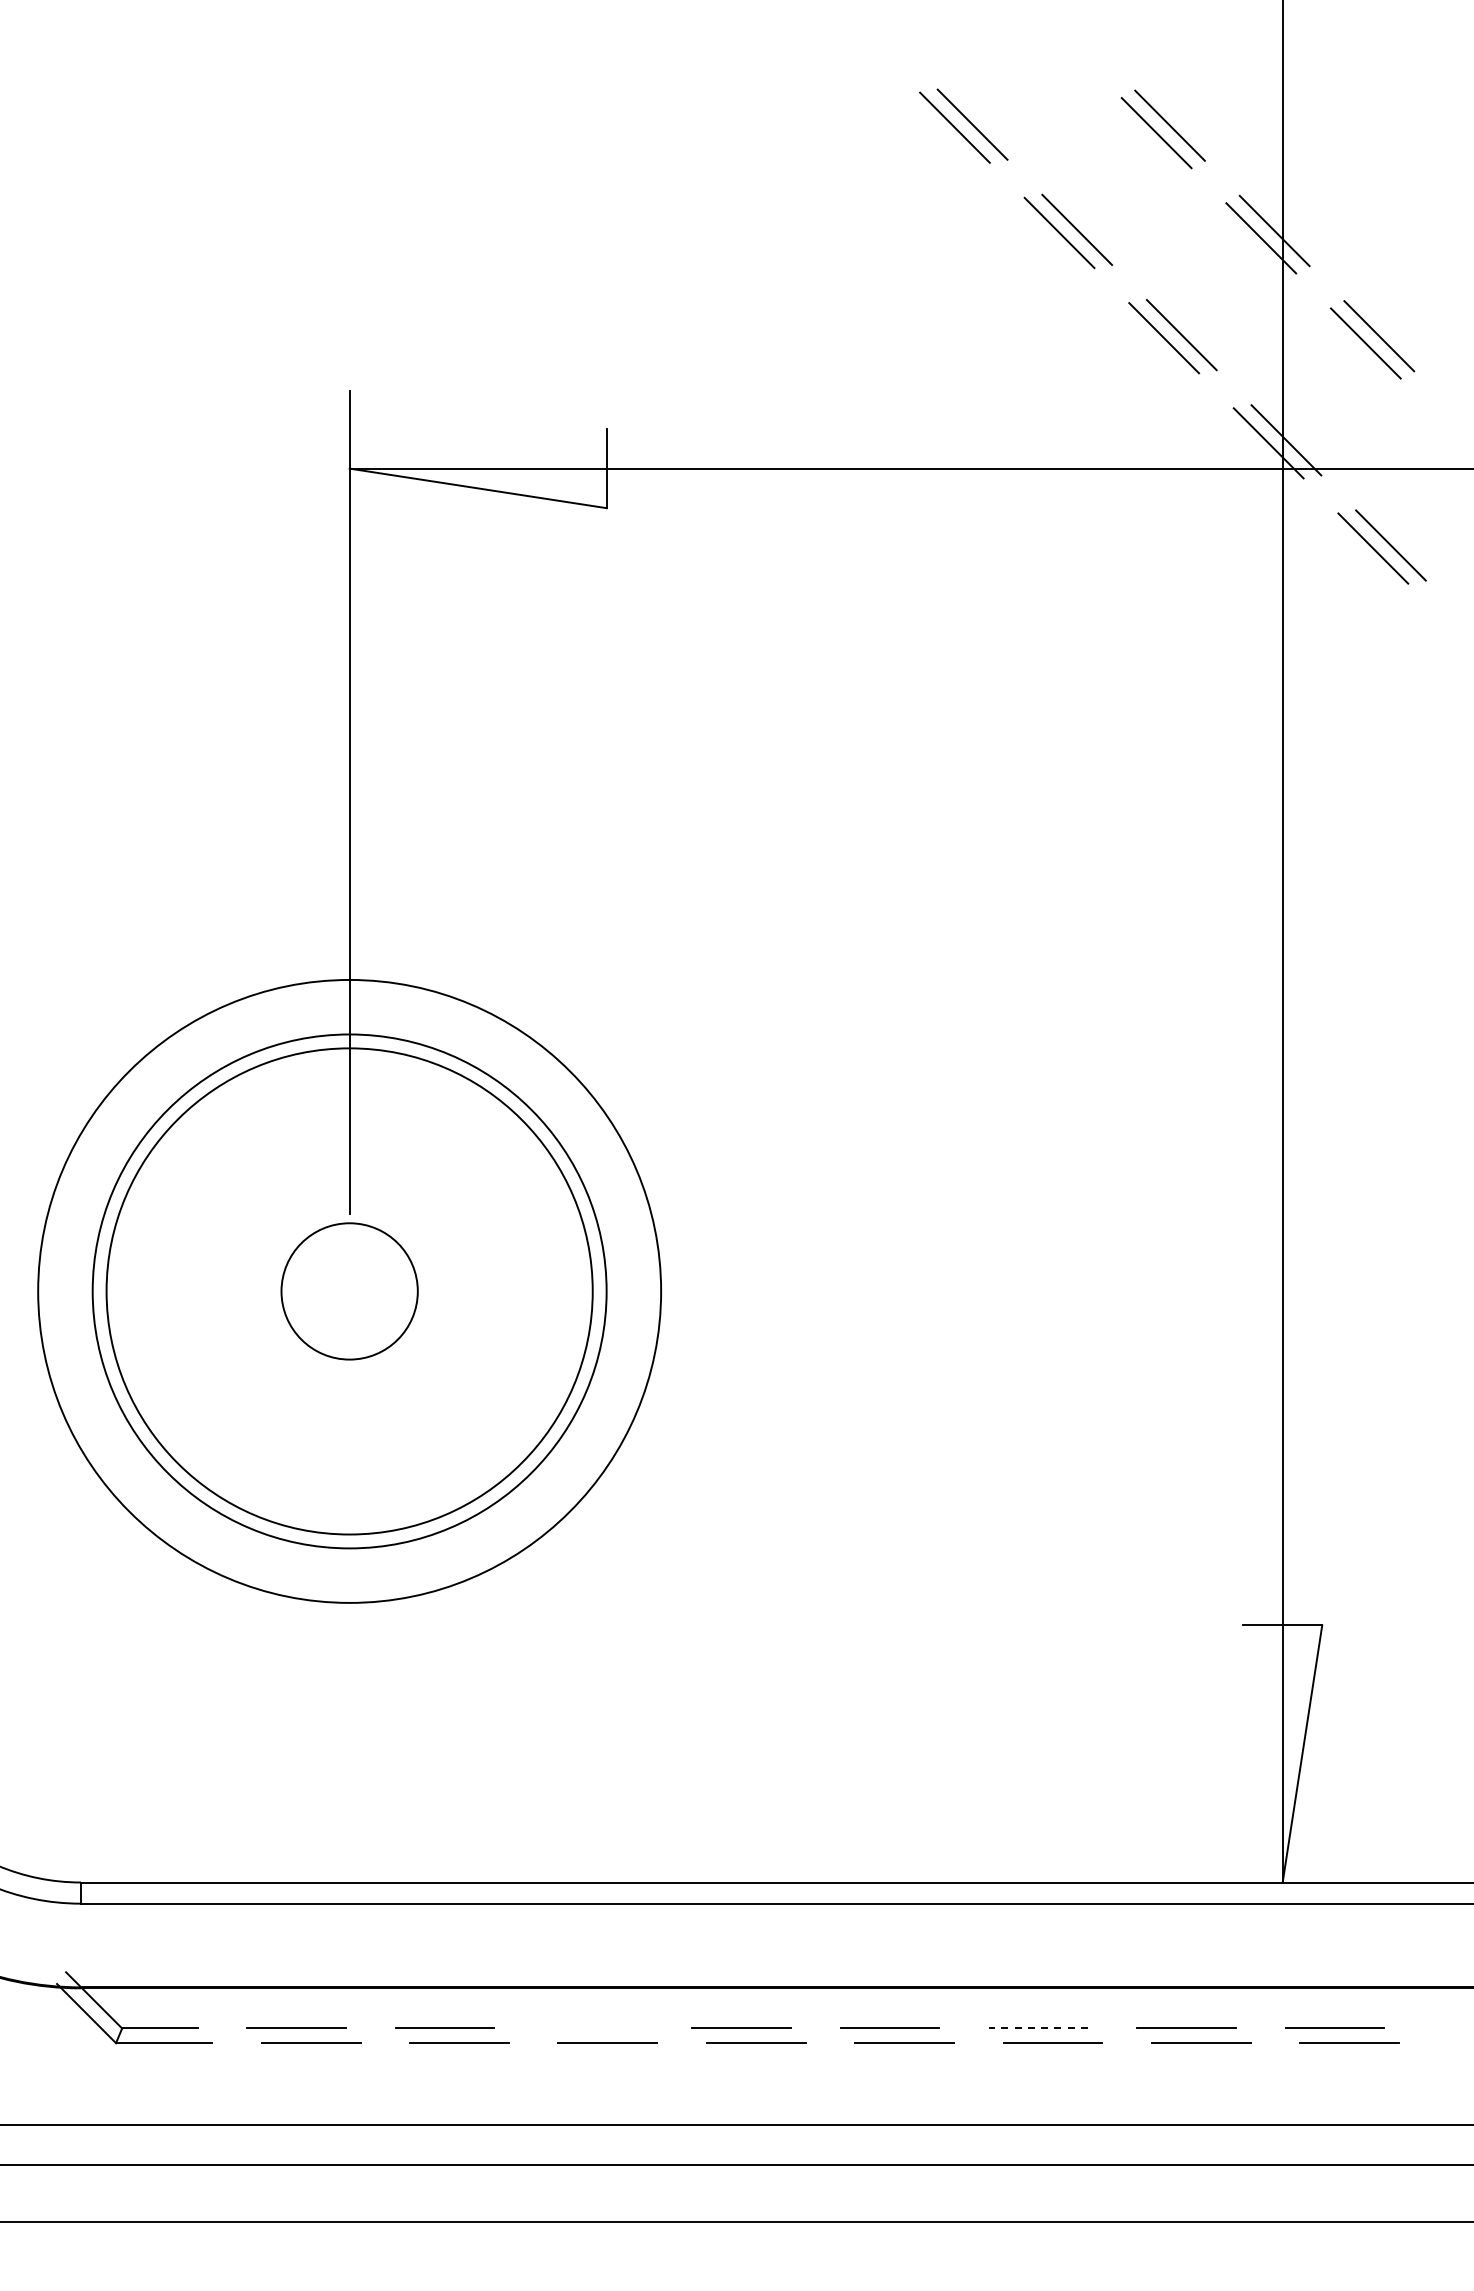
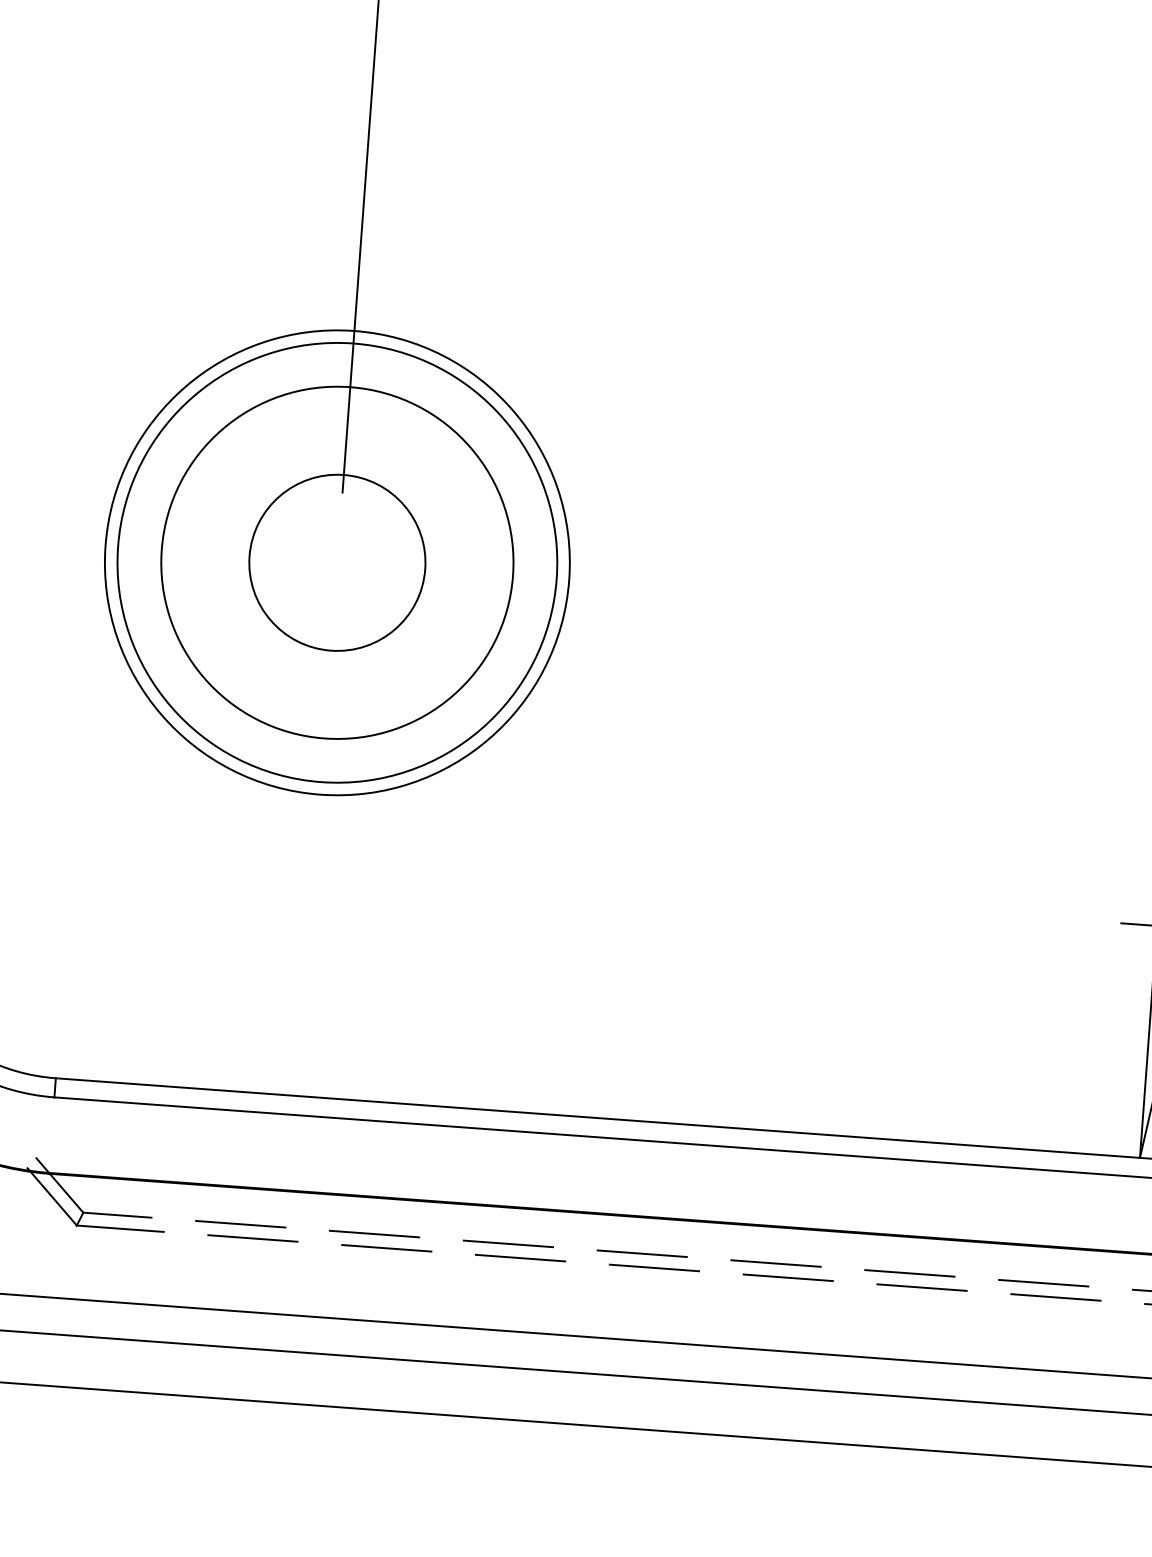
circle: (349, 1291) -> (337, 562), size x0.62
circle: (349, 1291) -> (337, 562), size x1.43
line: (592, 2028) -> (507, 1243), added
line: (1037, 2028) -> (909, 1273), dashed -> solid

